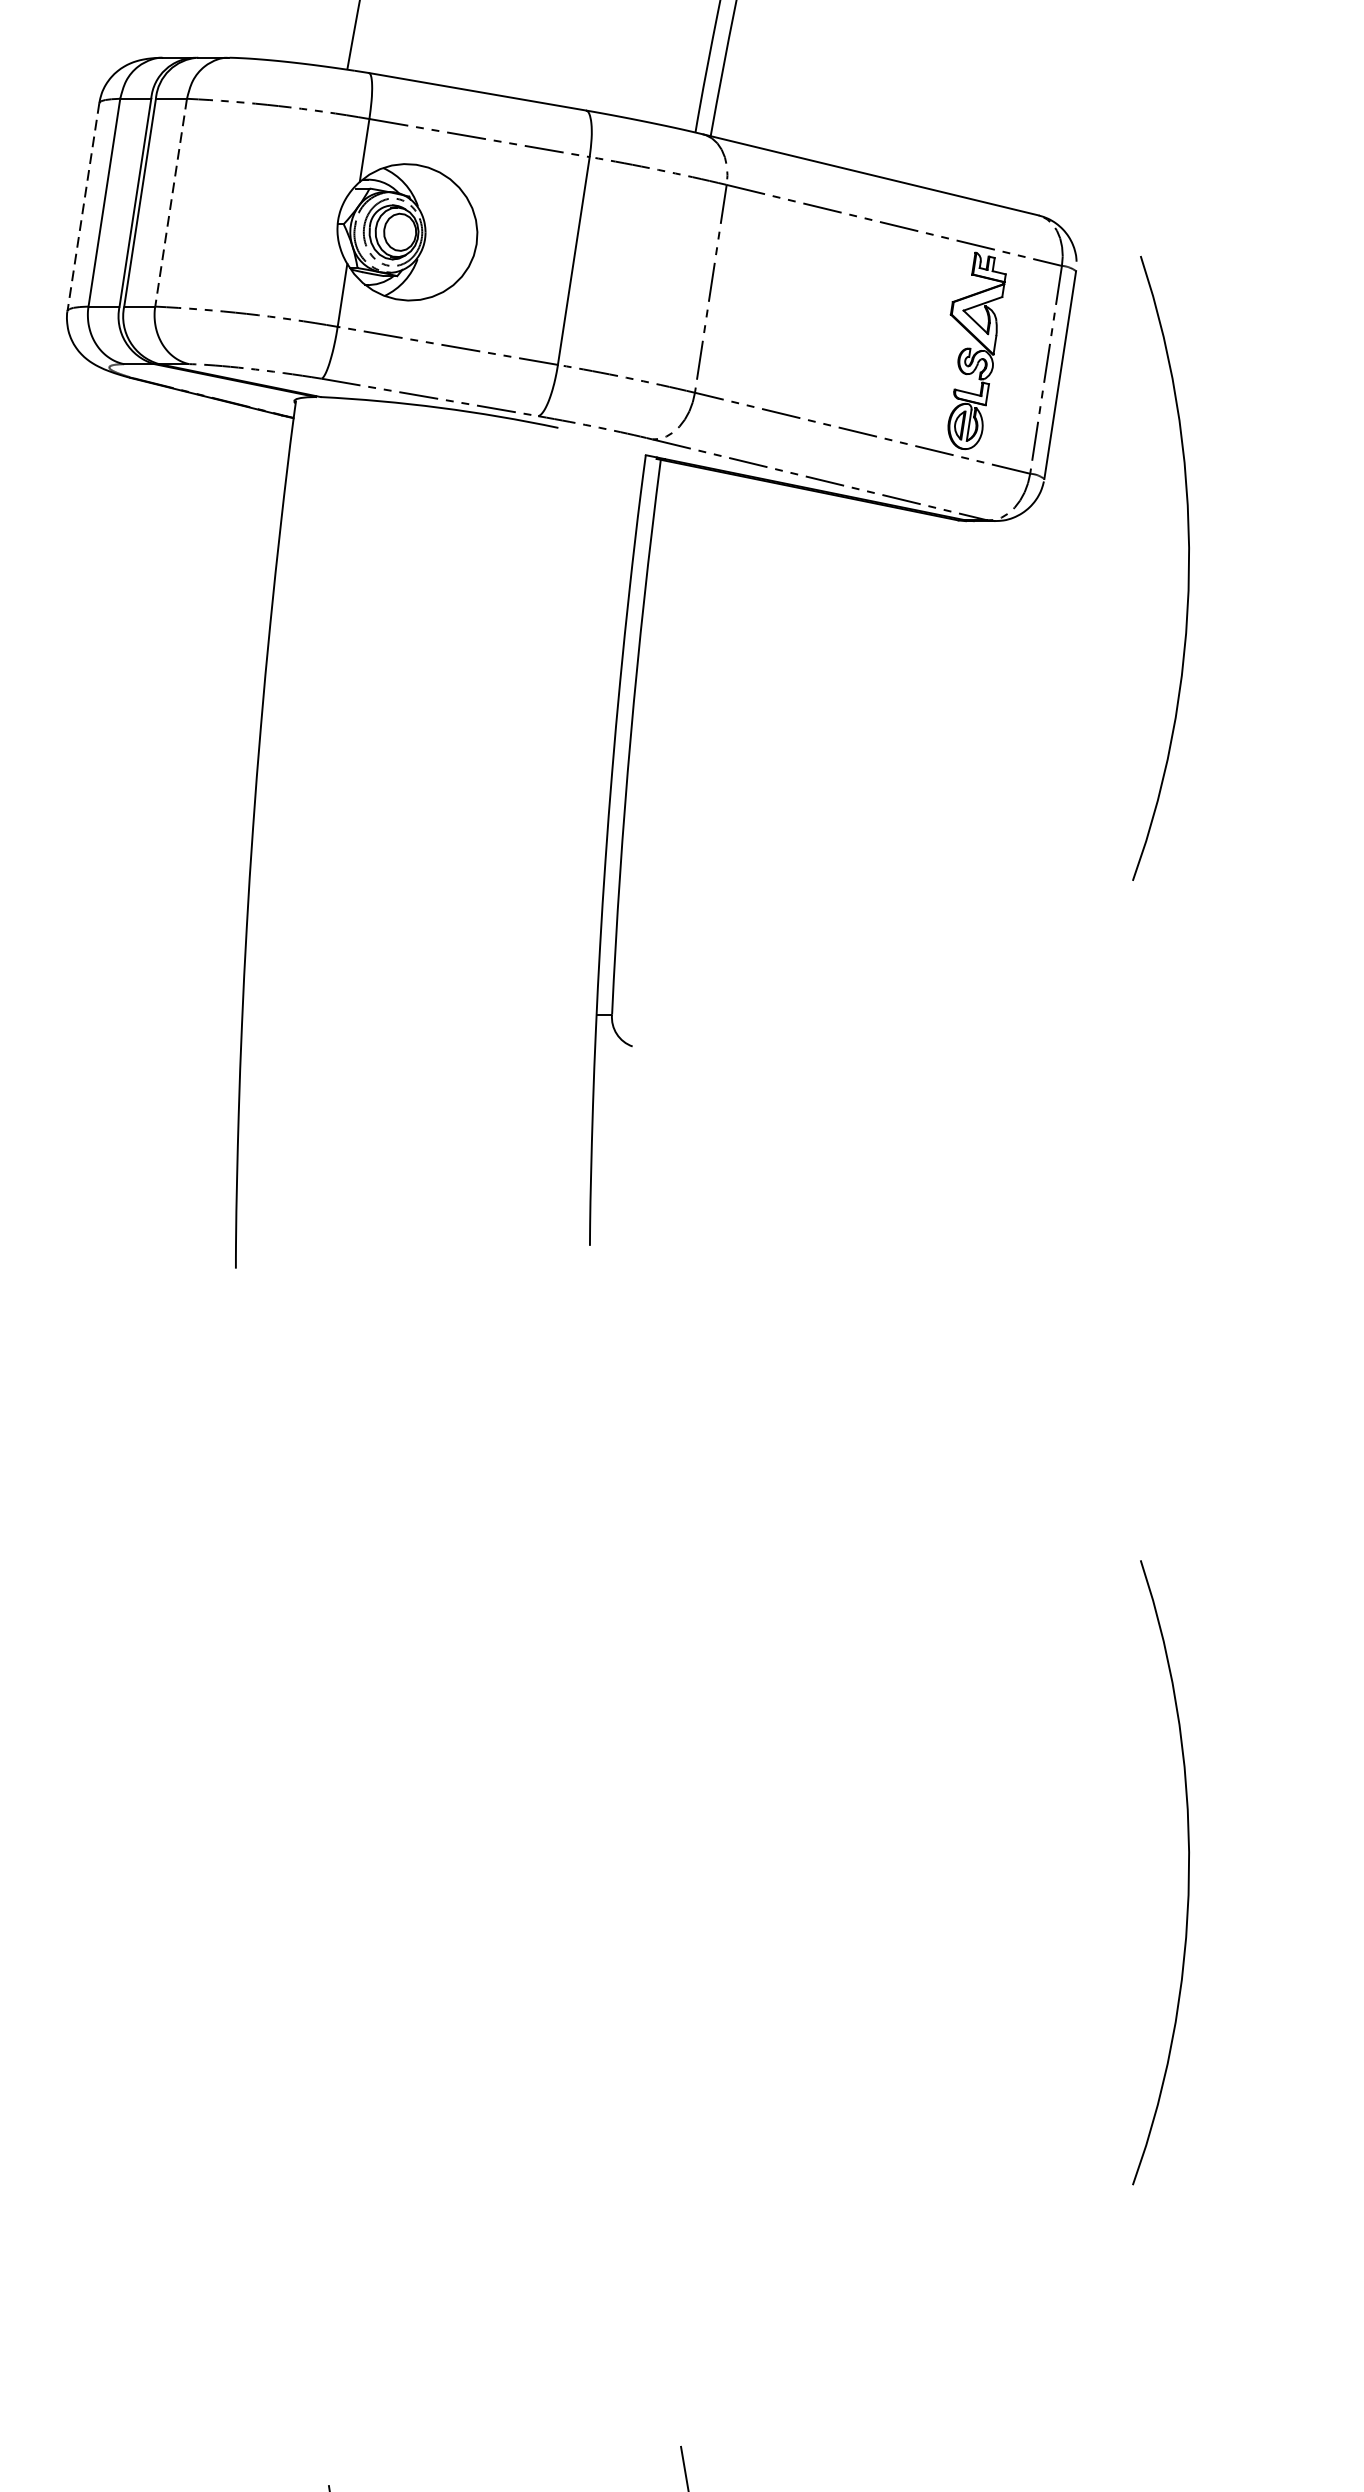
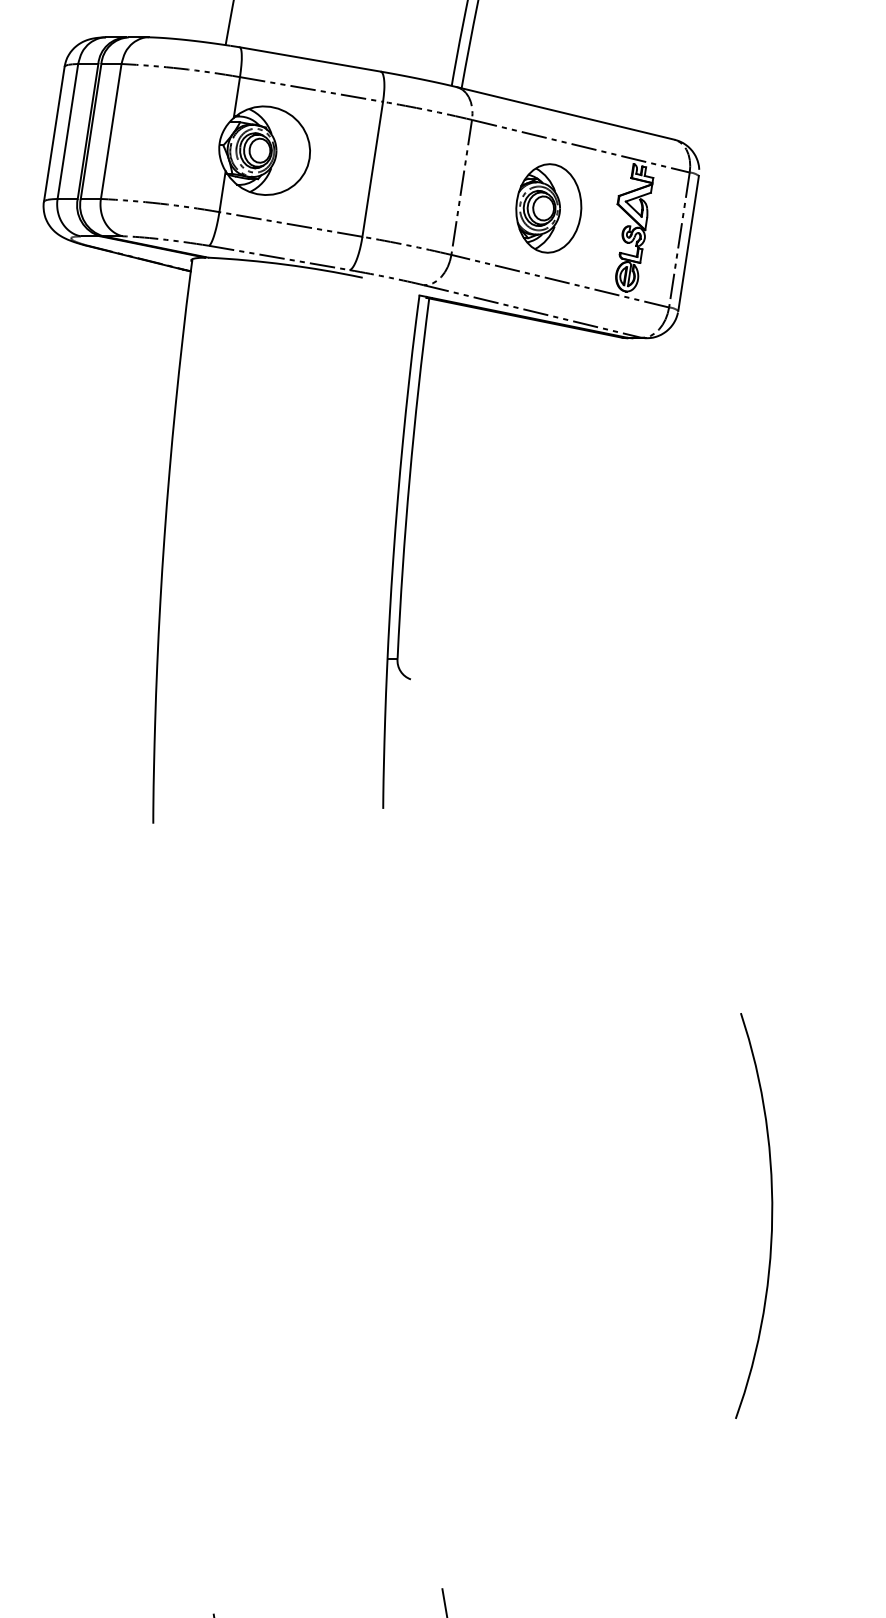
line: (171, 202) -> (111, 131), dashed -> solid
line: (83, 207) -> (54, 134), dashed -> solid
part: (844, 321) -> (548, 208), added
curve: (1187, 567) -> (771, 368), removed

